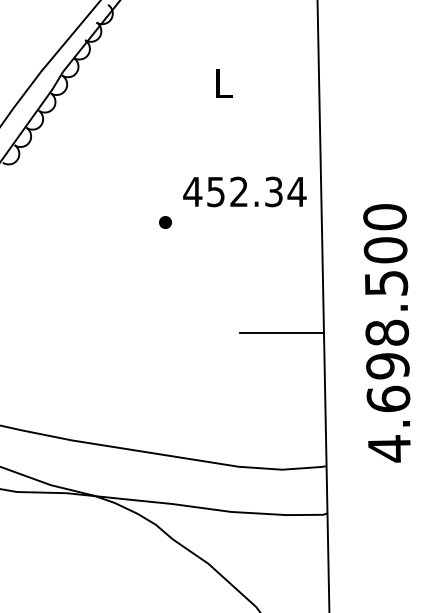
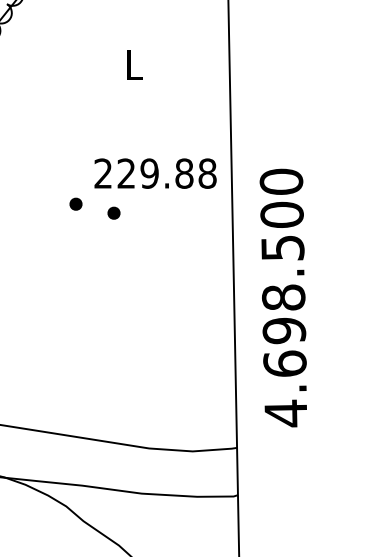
text: (244, 191) -> (154, 173), 452.34 -> 229.88
part: (203, 231) -> (113, 213), added
line: (281, 333) -> (191, 315), removed
text: (386, 333) -> (282, 298), moved

